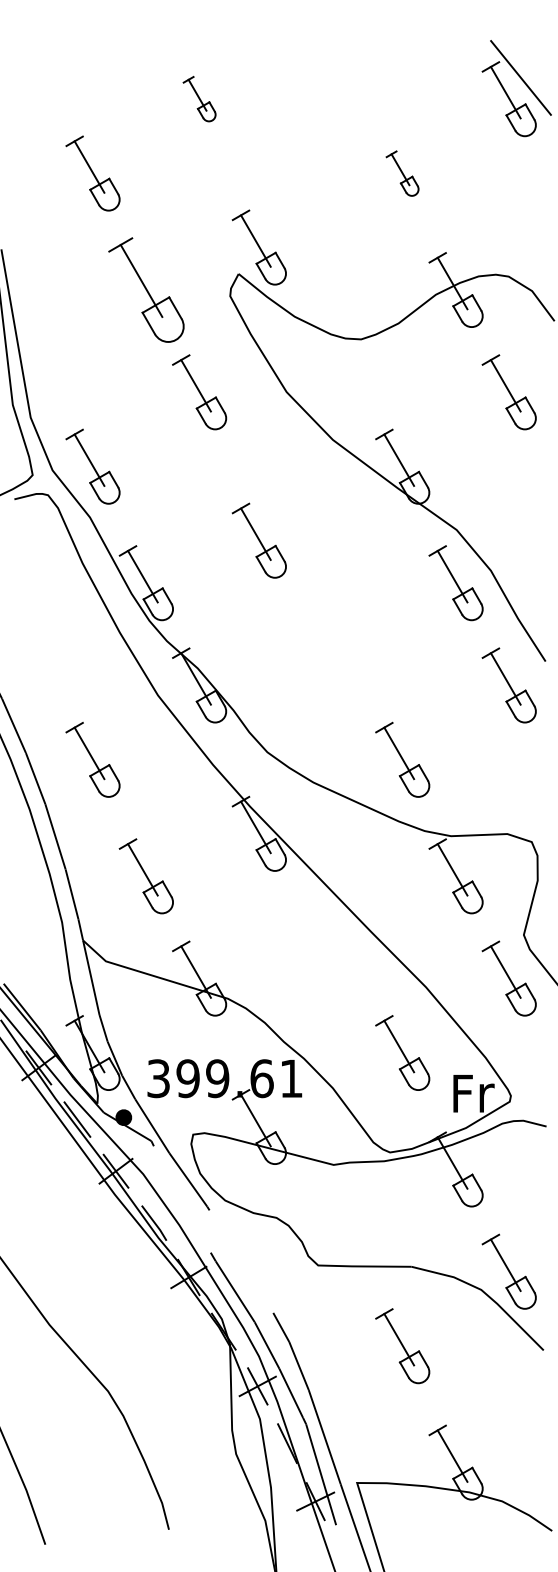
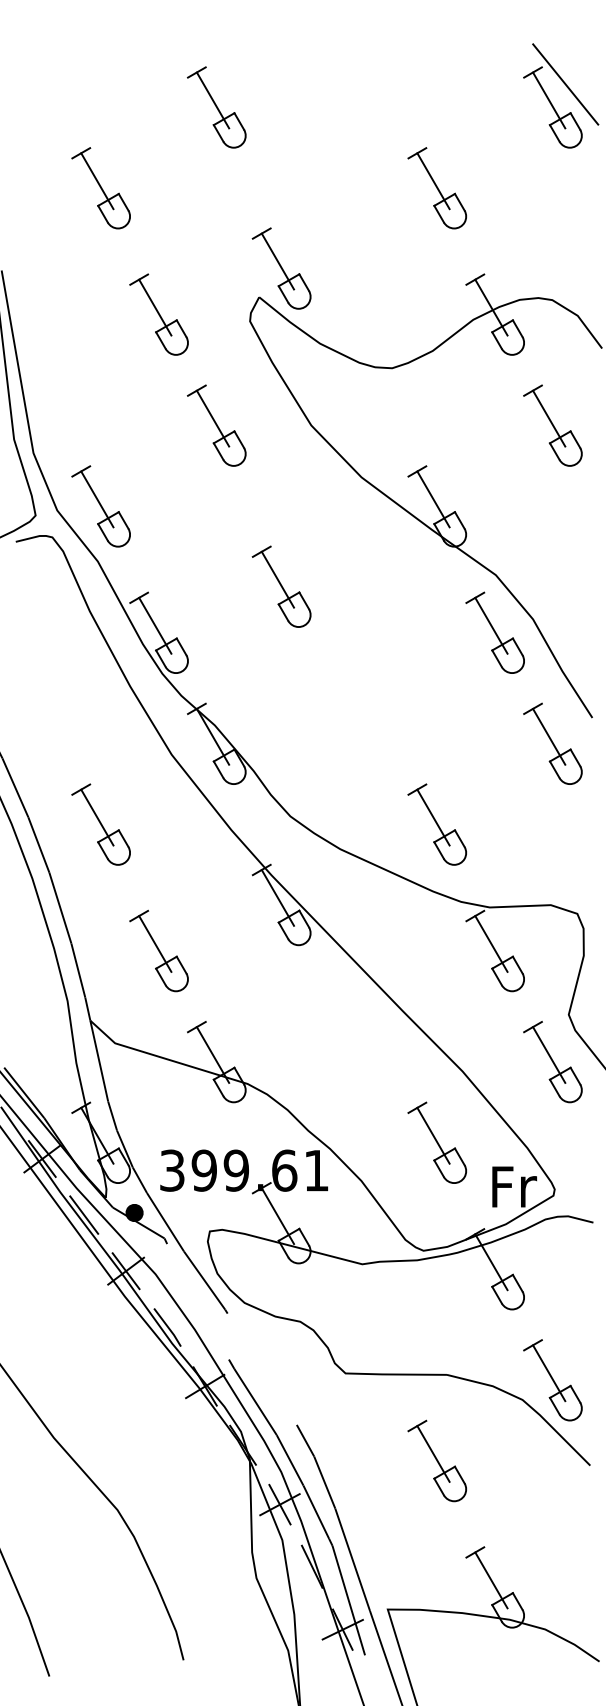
part: (199, 99) -> (216, 107), size x1.67
part: (401, 173) -> (436, 188), size x1.67
part: (145, 289) -> (158, 314), size x0.71

